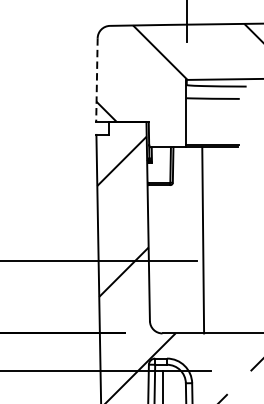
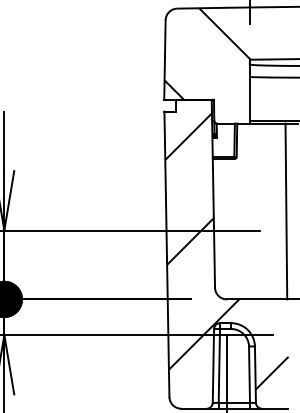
line: (96, 80) -> (164, 60), dashed -> solid
line: (203, 240) -> (286, 211), moved

